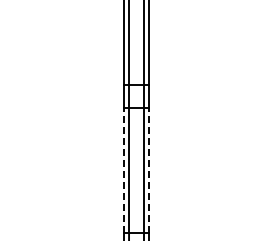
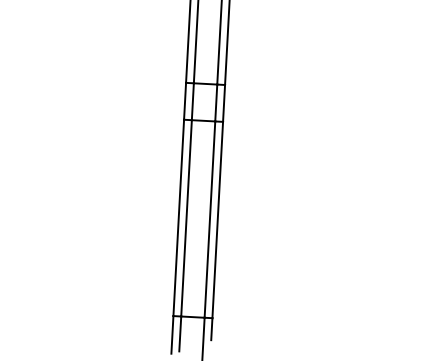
line: (124, 170) -> (179, 217), dashed -> solid
line: (148, 170) -> (217, 219), dashed -> solid

